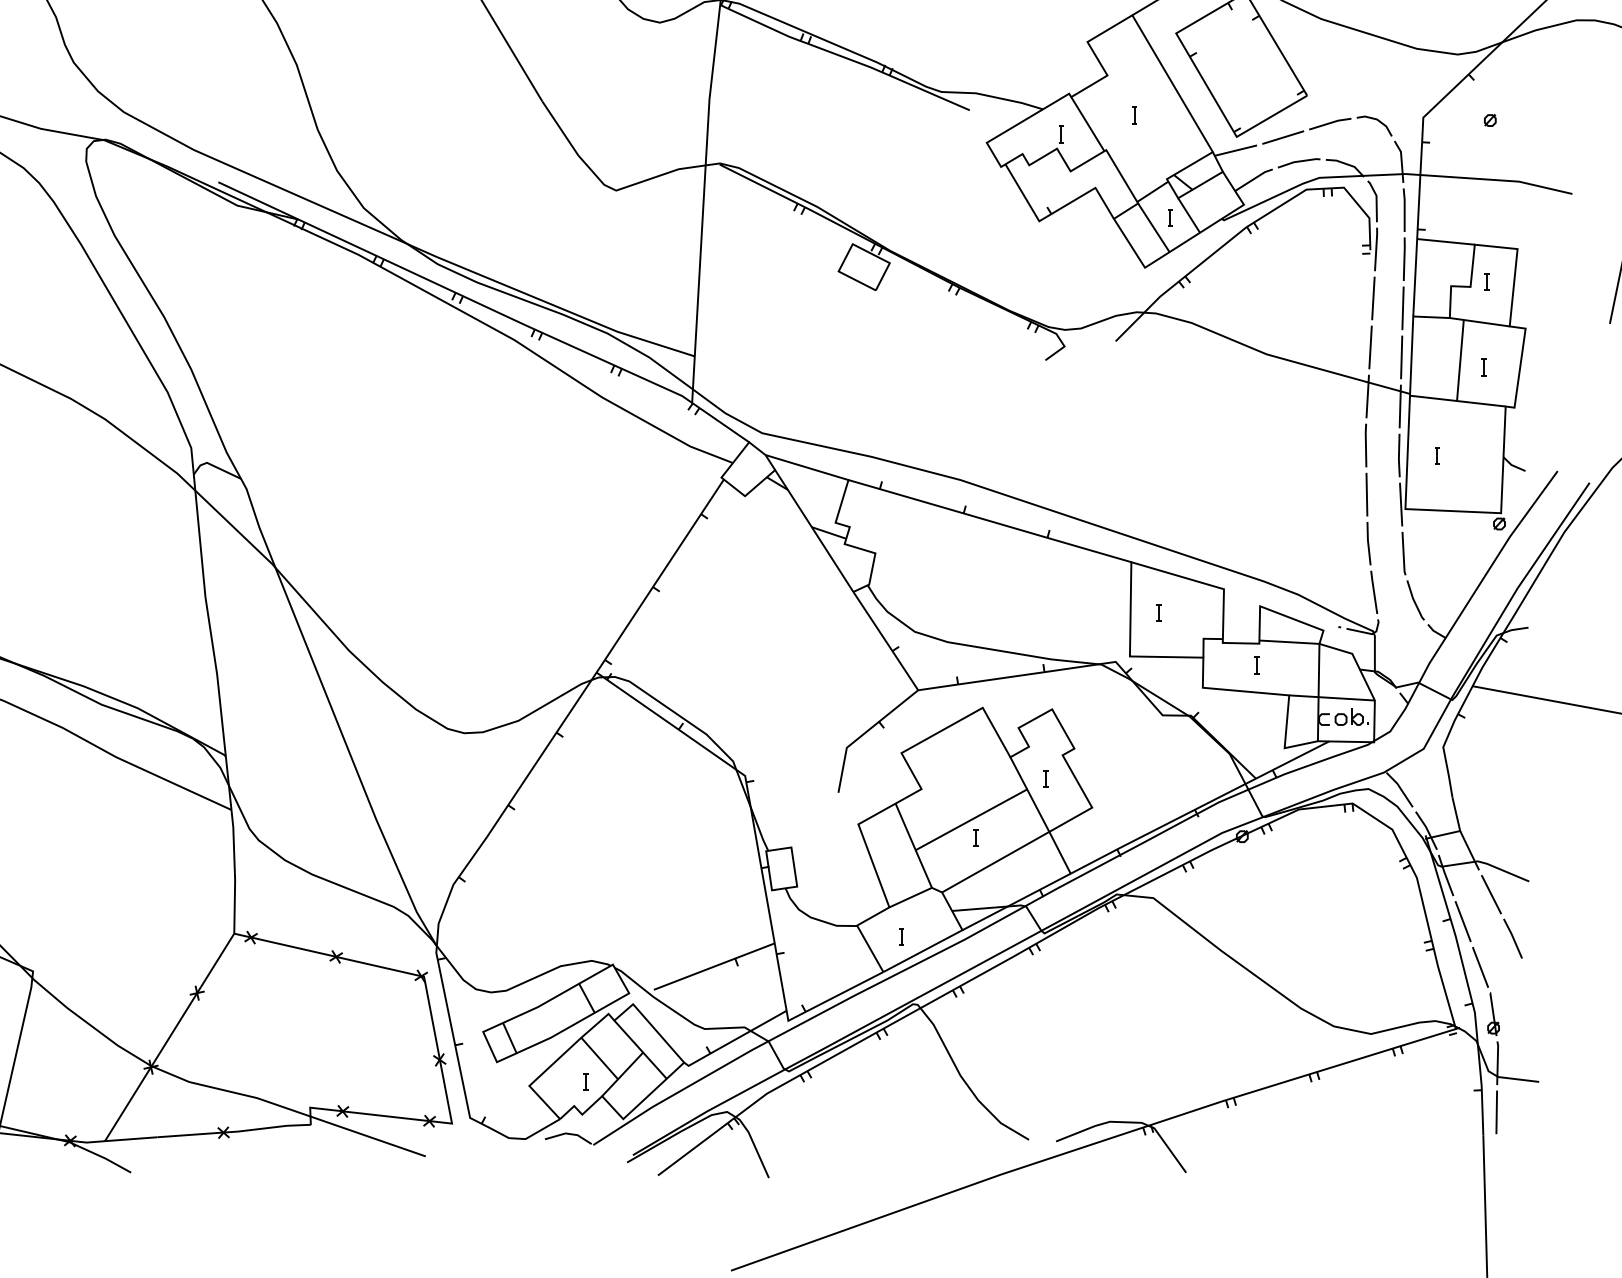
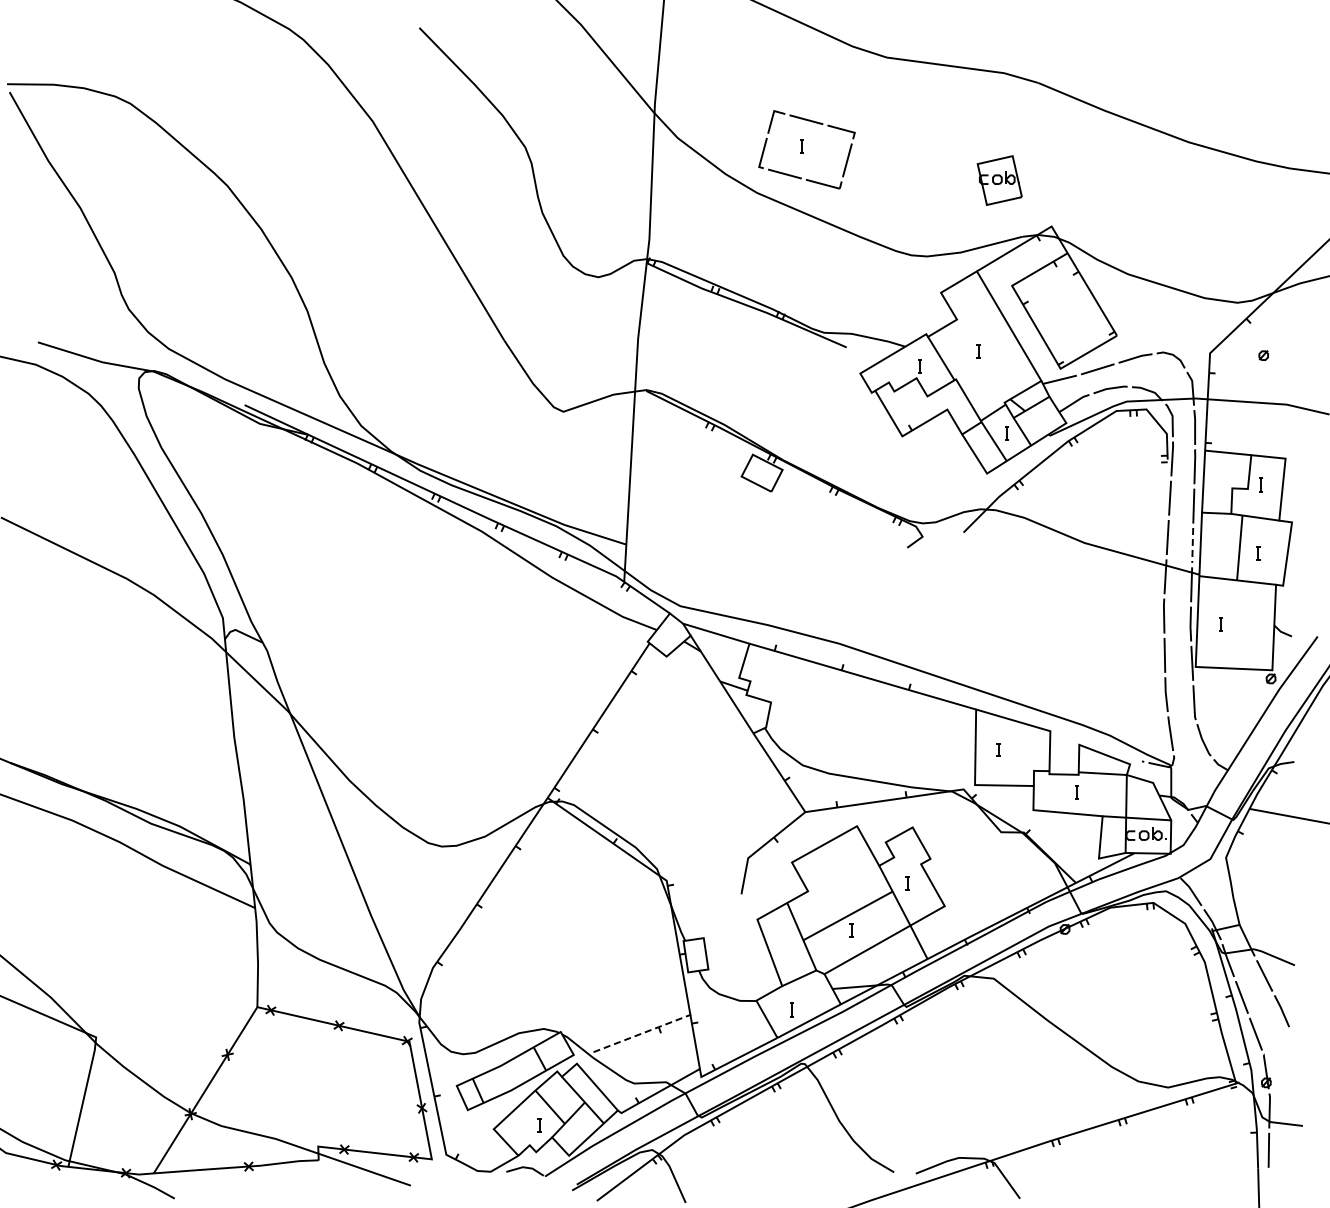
line: (1401, 357) -> (1192, 545), solid -> dashed
line: (714, 966) -> (642, 1033), solid -> dashed

